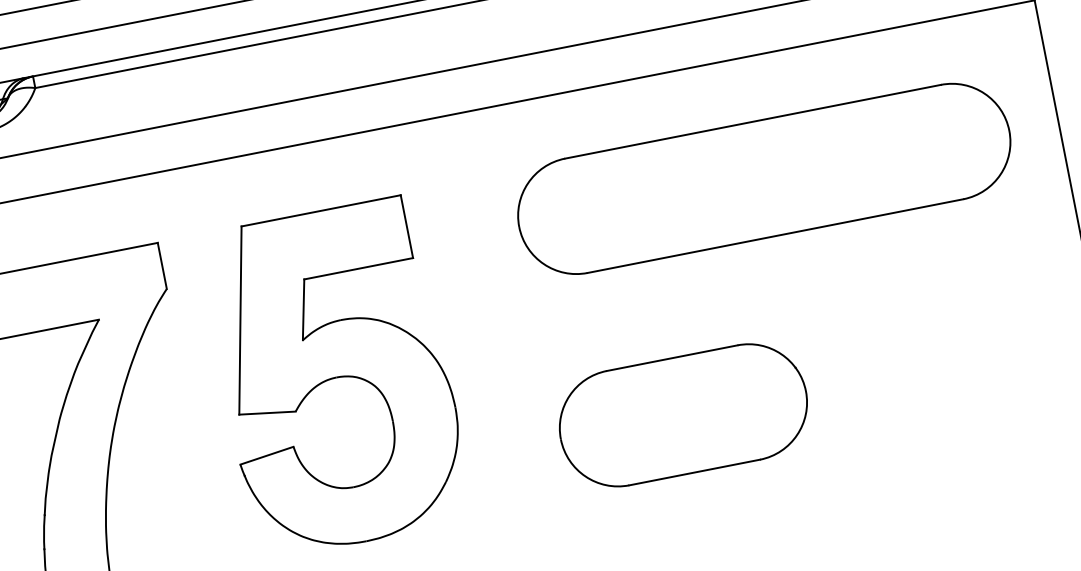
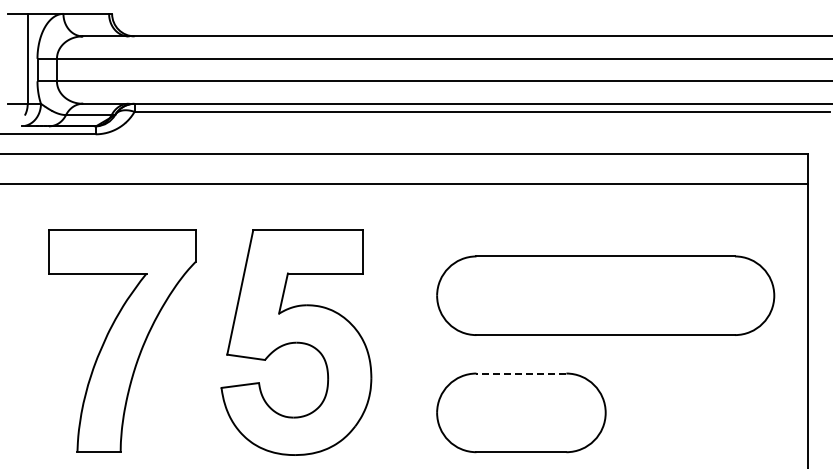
part: (763, 178) -> (605, 295), moved
line: (672, 358) -> (521, 373), solid -> dashed

